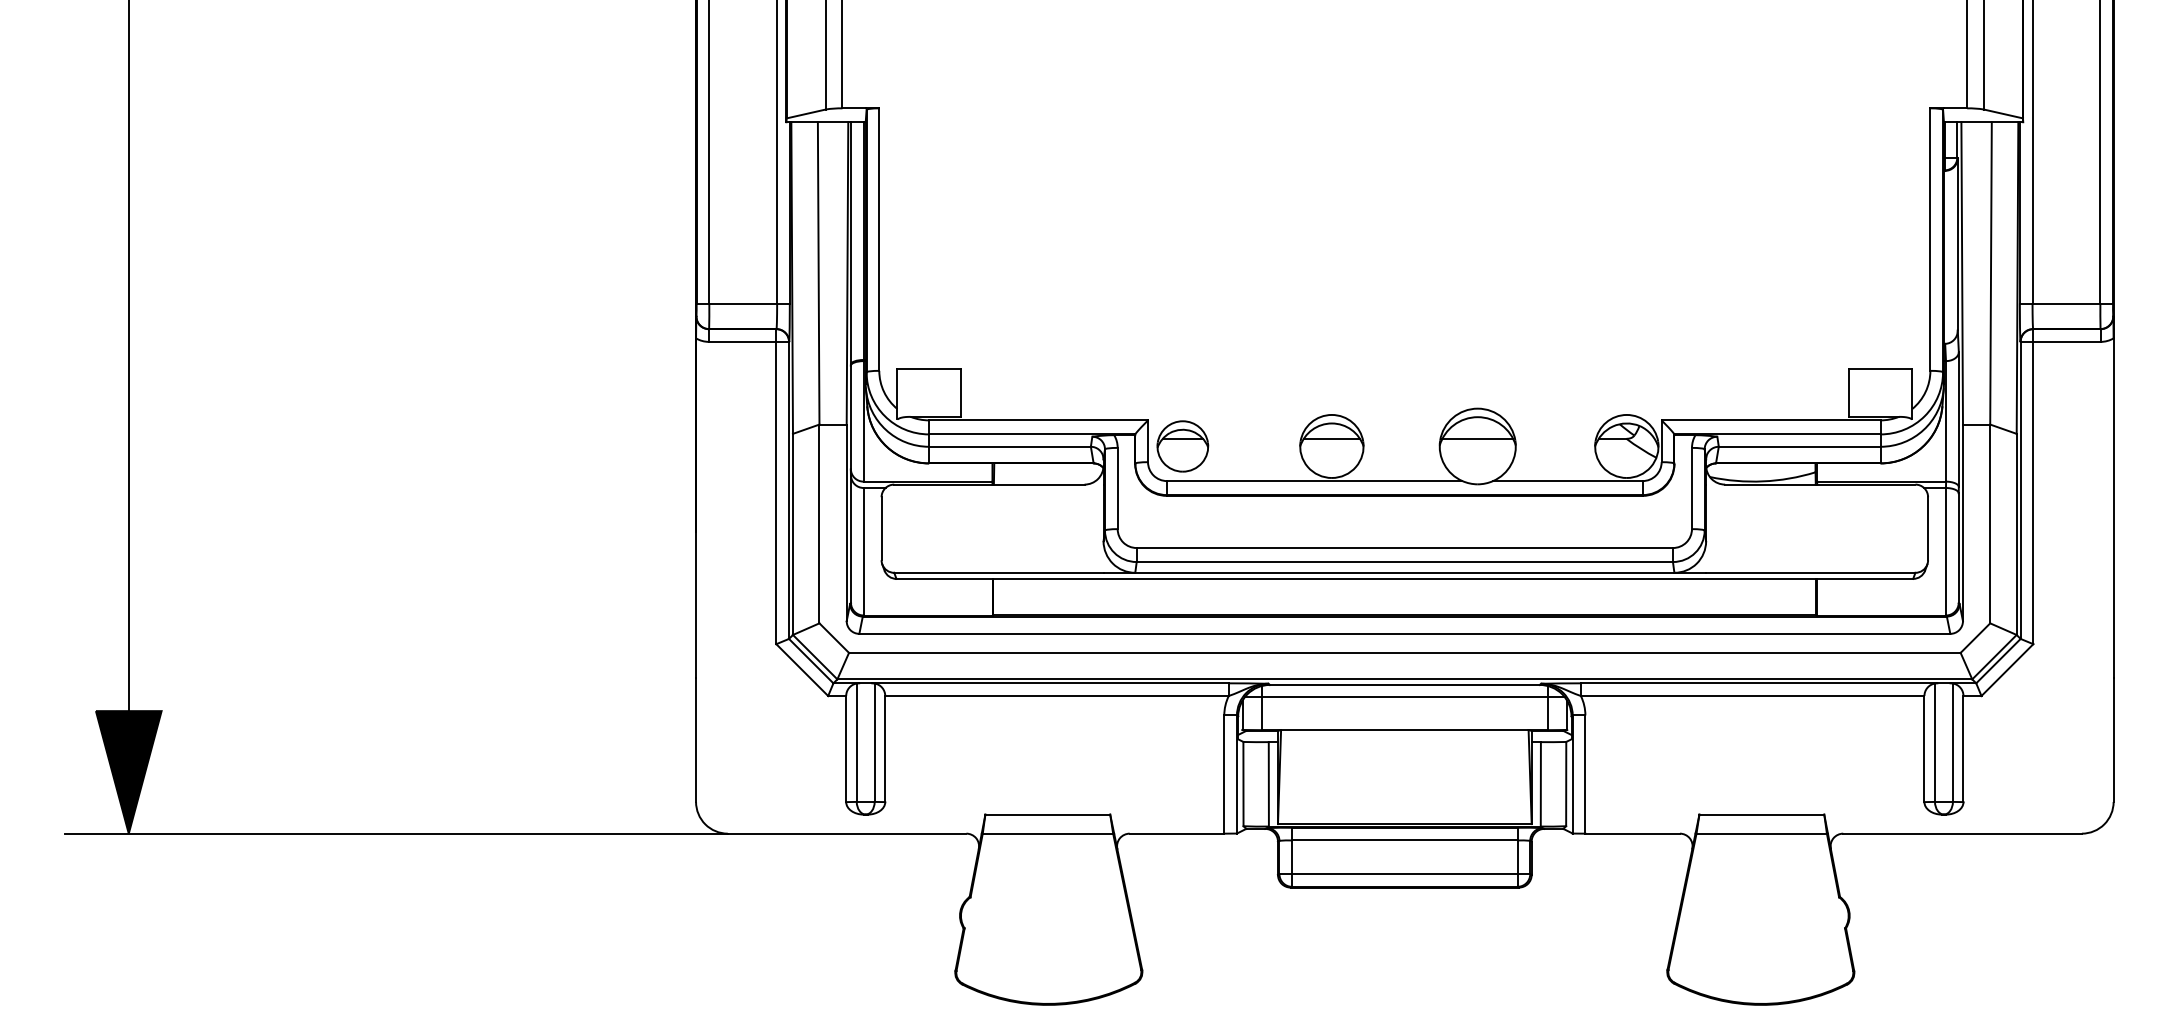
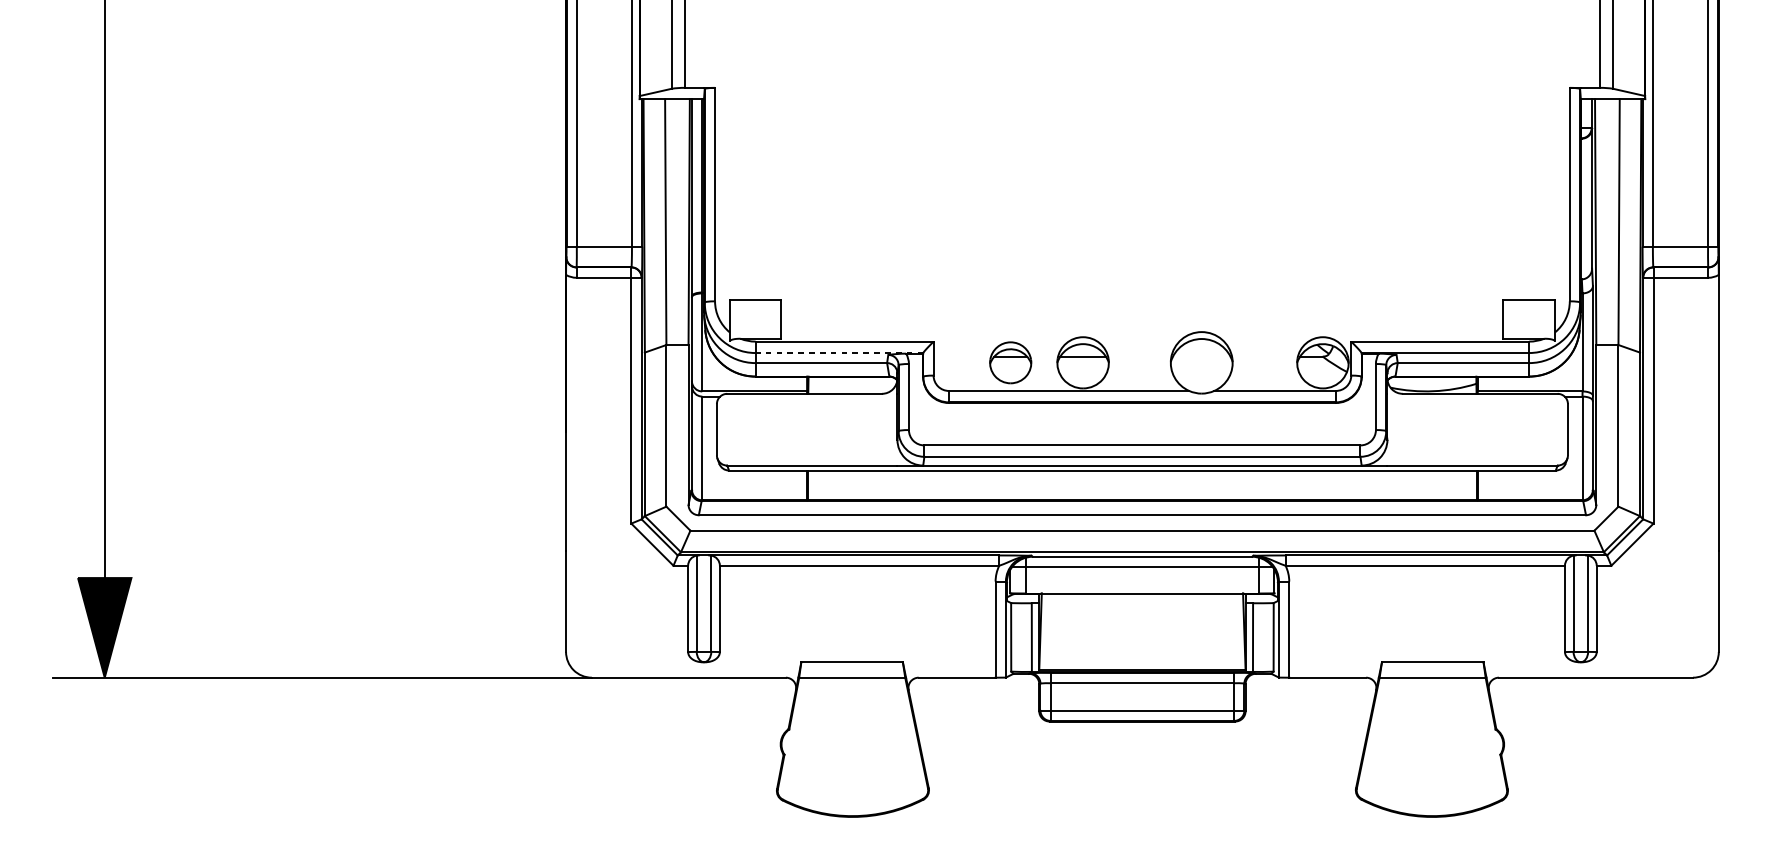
line: (1031, 434) -> (838, 353), solid -> dashed
line: (1477, 438) -> (1201, 356), removed
part: (1182, 446) -> (1010, 362), moved

